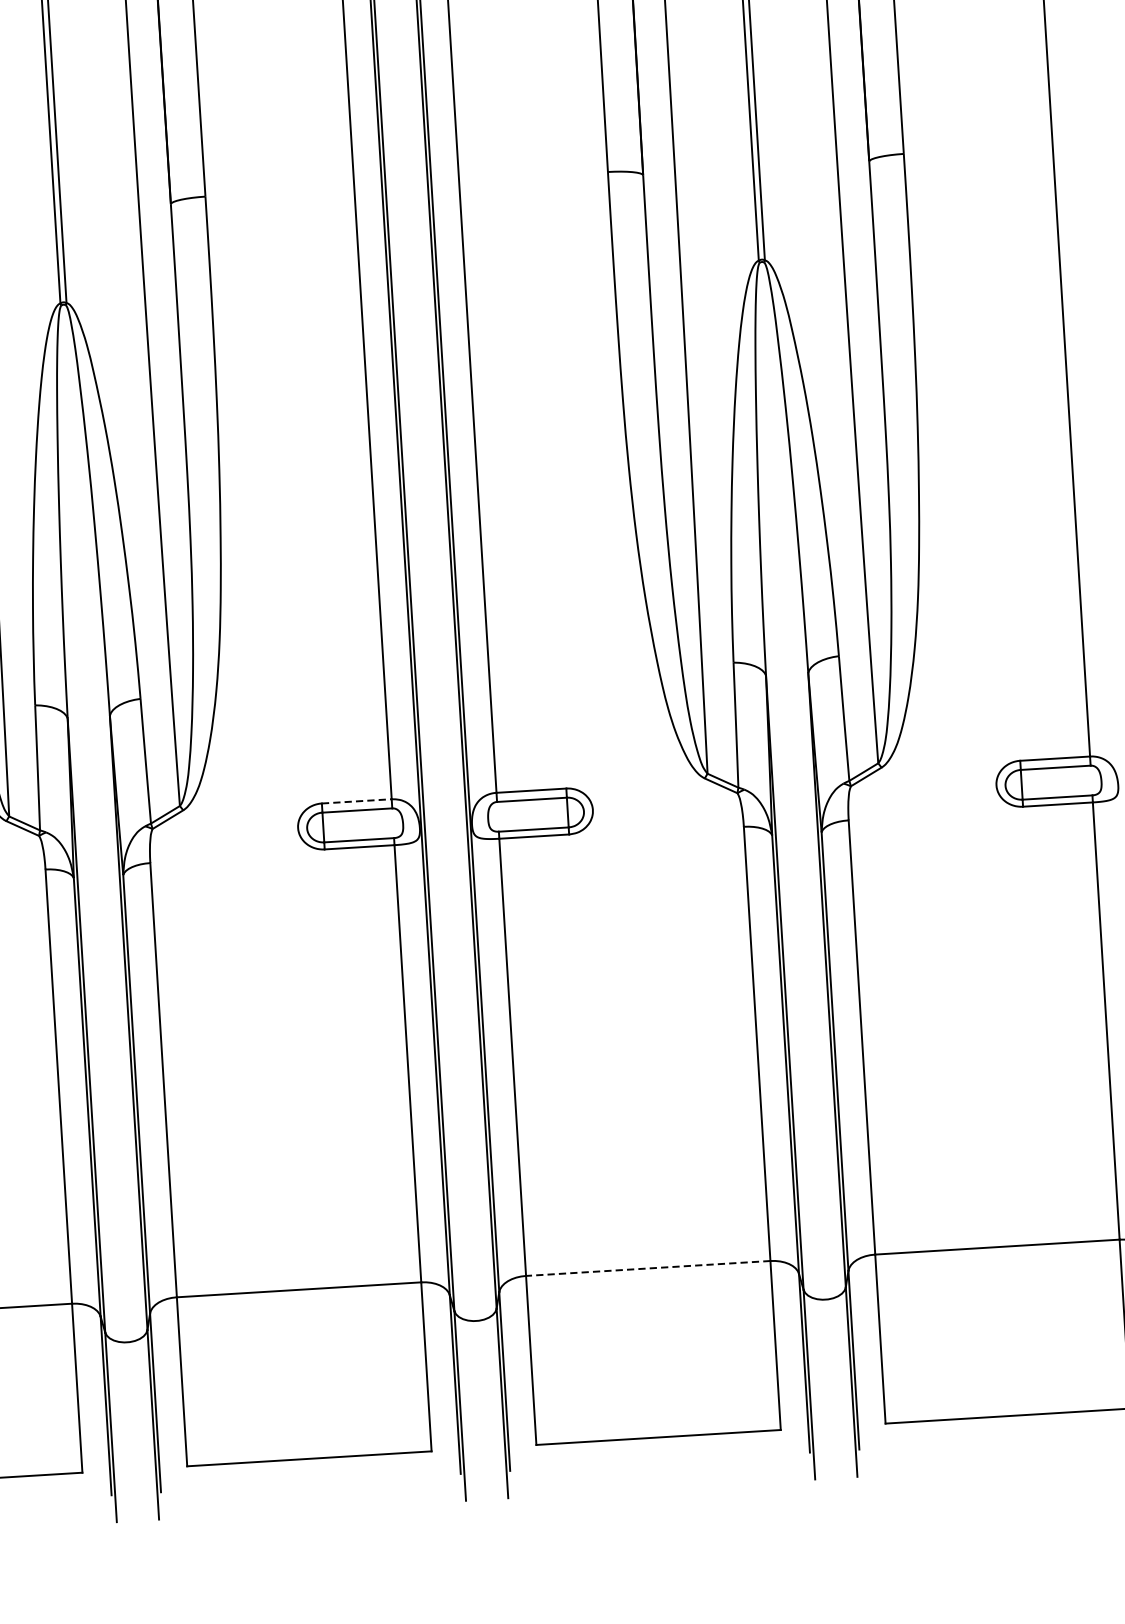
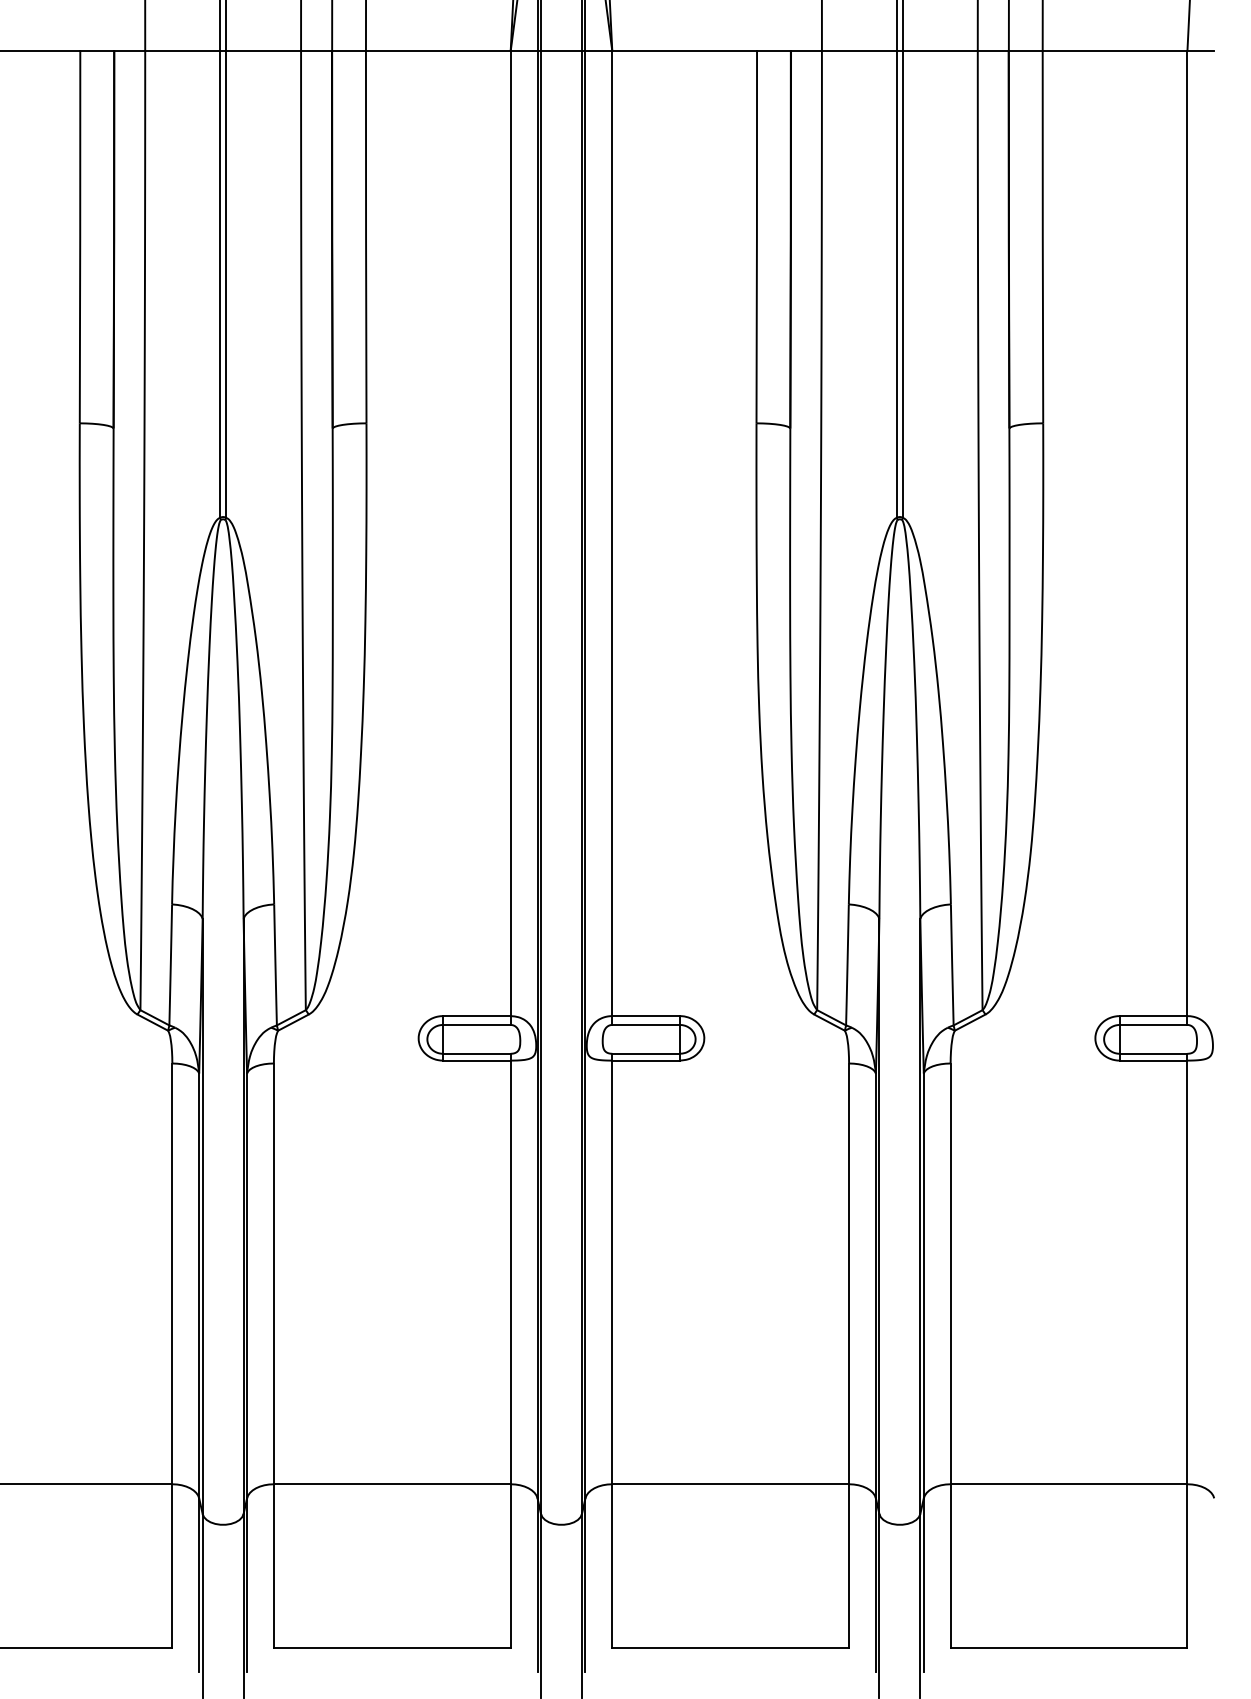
line: (356, 801) -> (476, 1016), dashed -> solid
line: (648, 1268) -> (730, 1484), dashed -> solid

